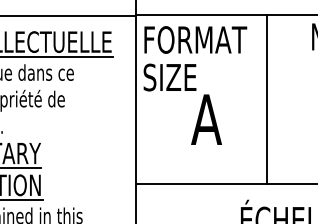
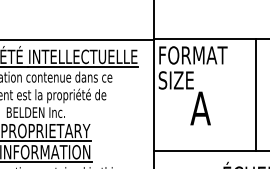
line: (266, 98) -> (255, 94), moved

